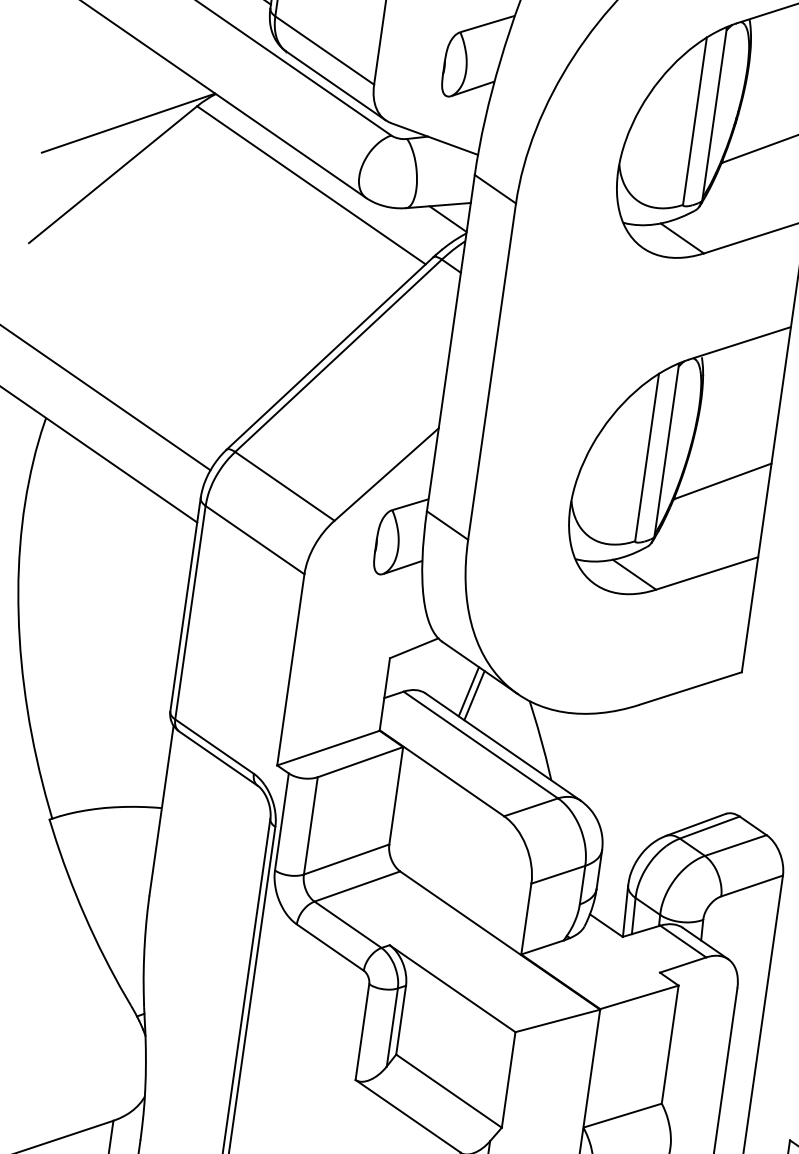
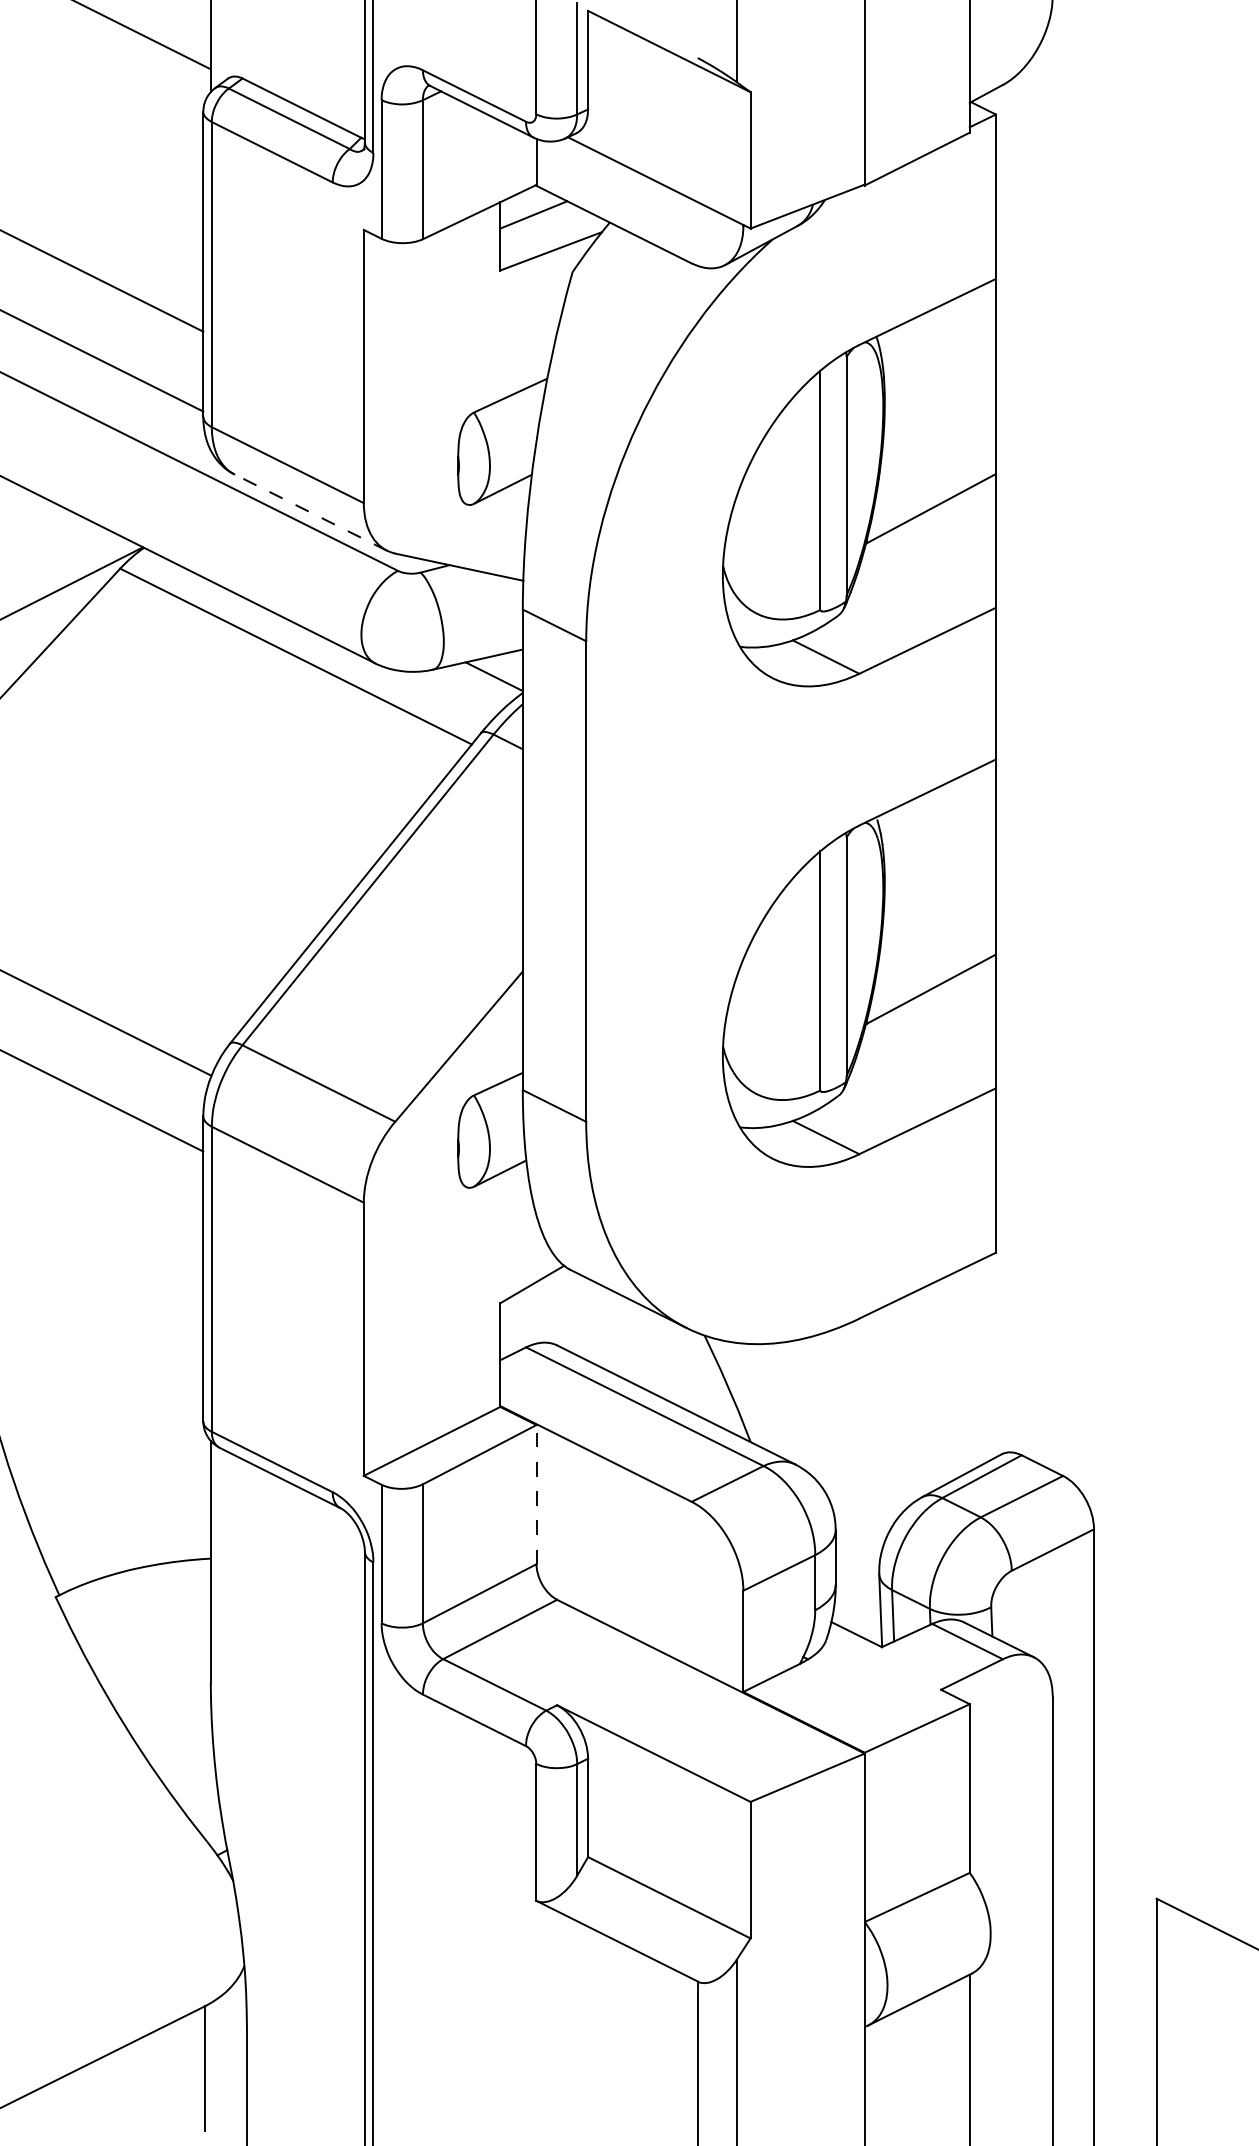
line: (335, 85) -> (310, 512), solid -> dashed
line: (468, 691) -> (617, 1334), removed
line: (474, 695) -> (625, 1338), removed
line: (396, 795) -> (536, 1494), solid -> dashed

